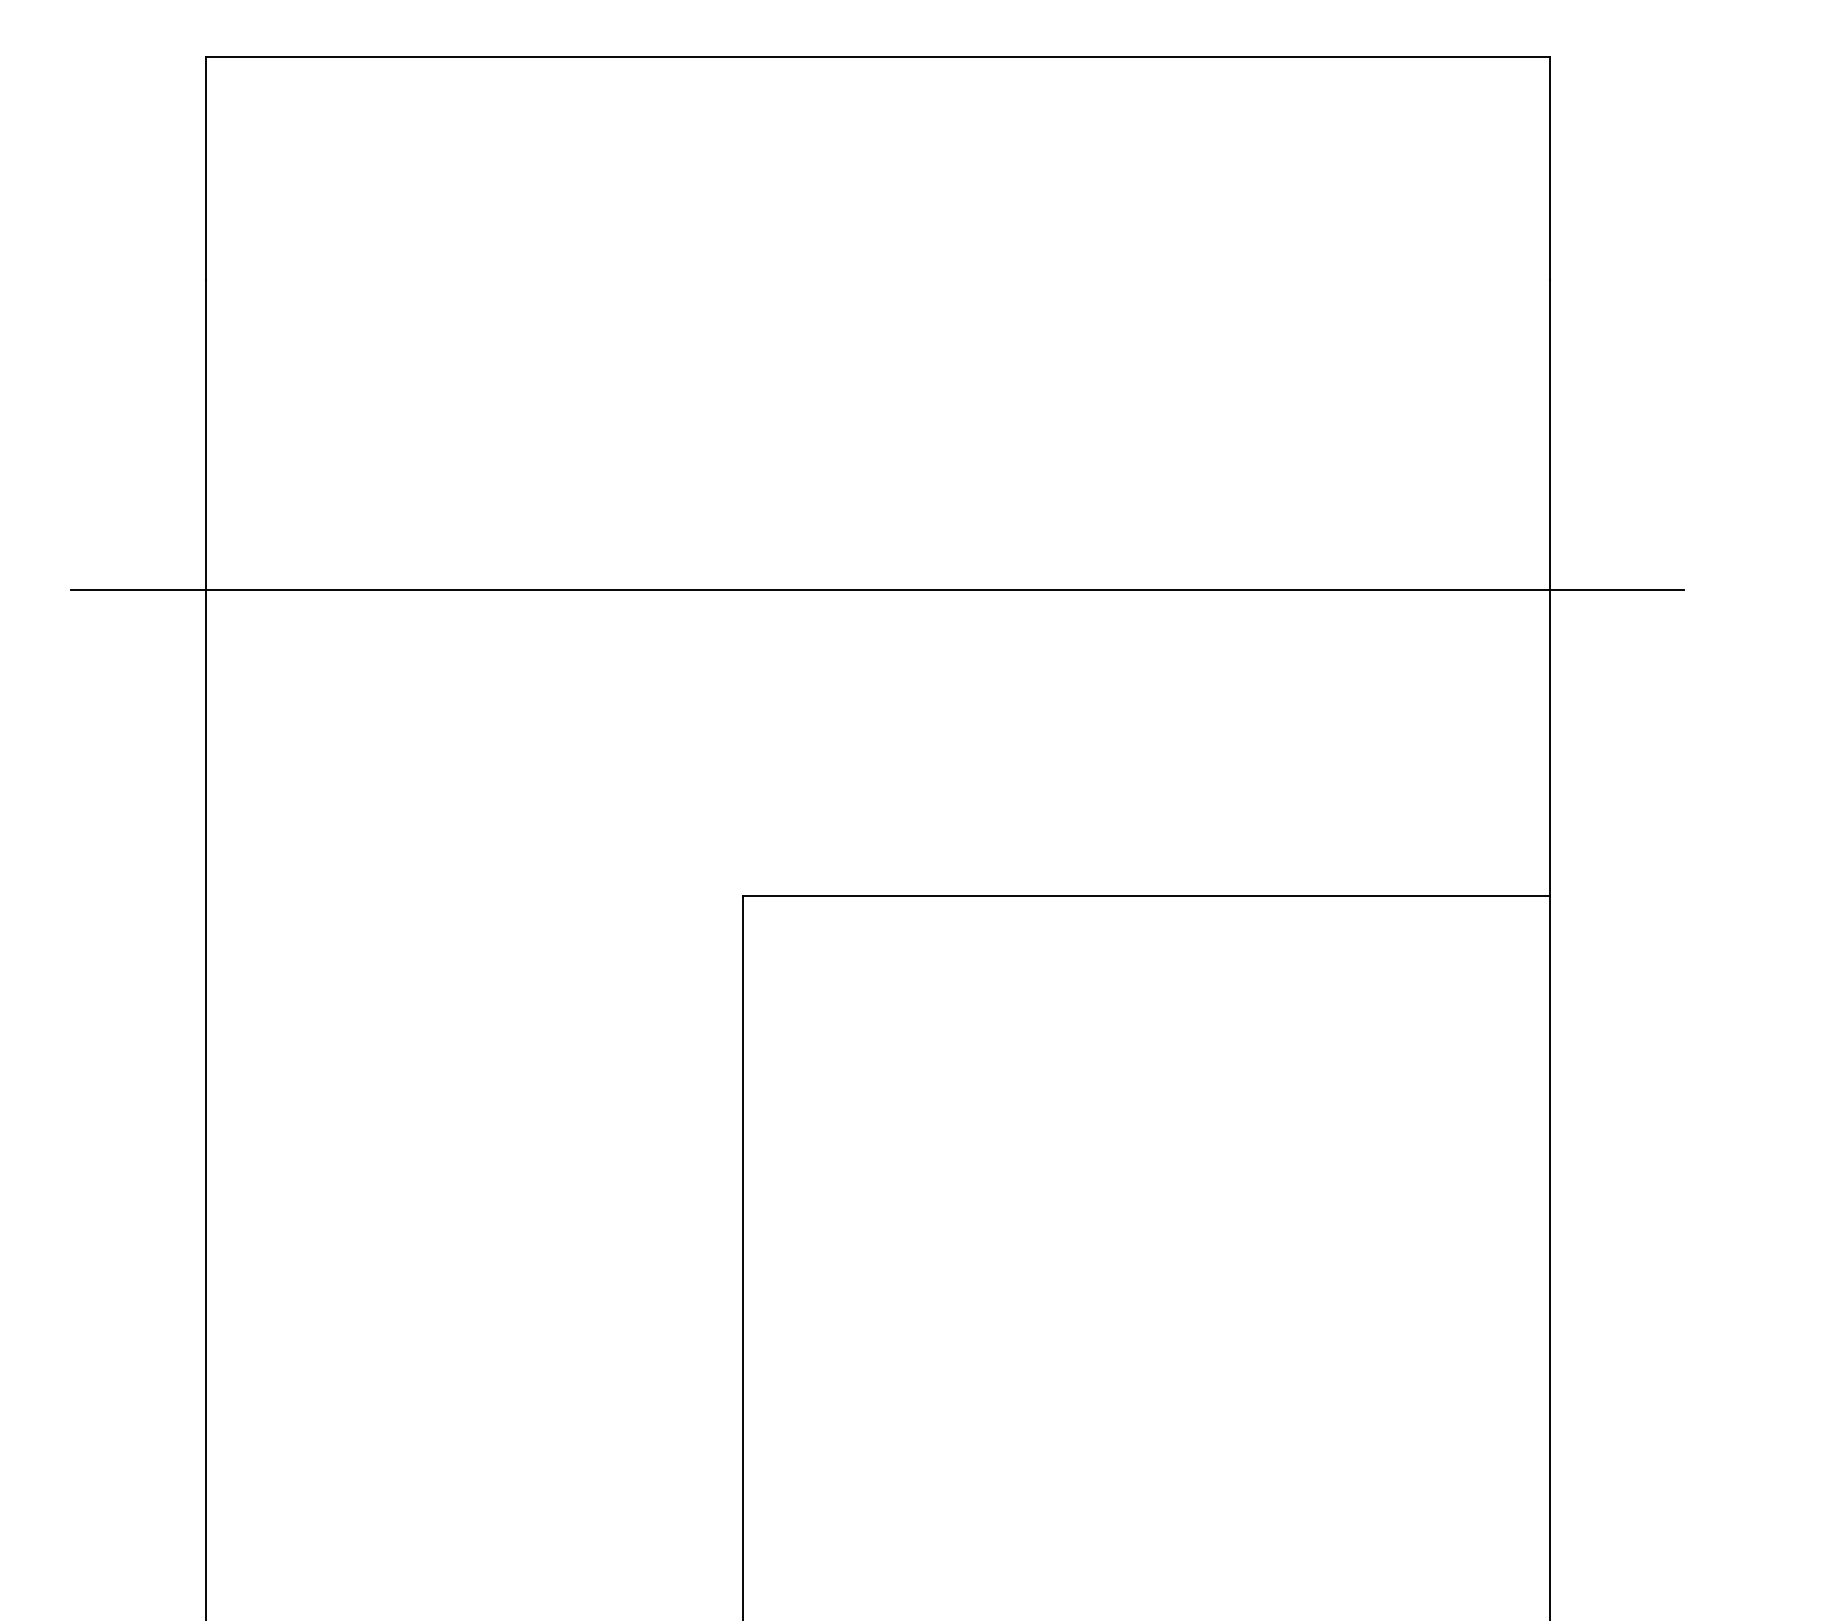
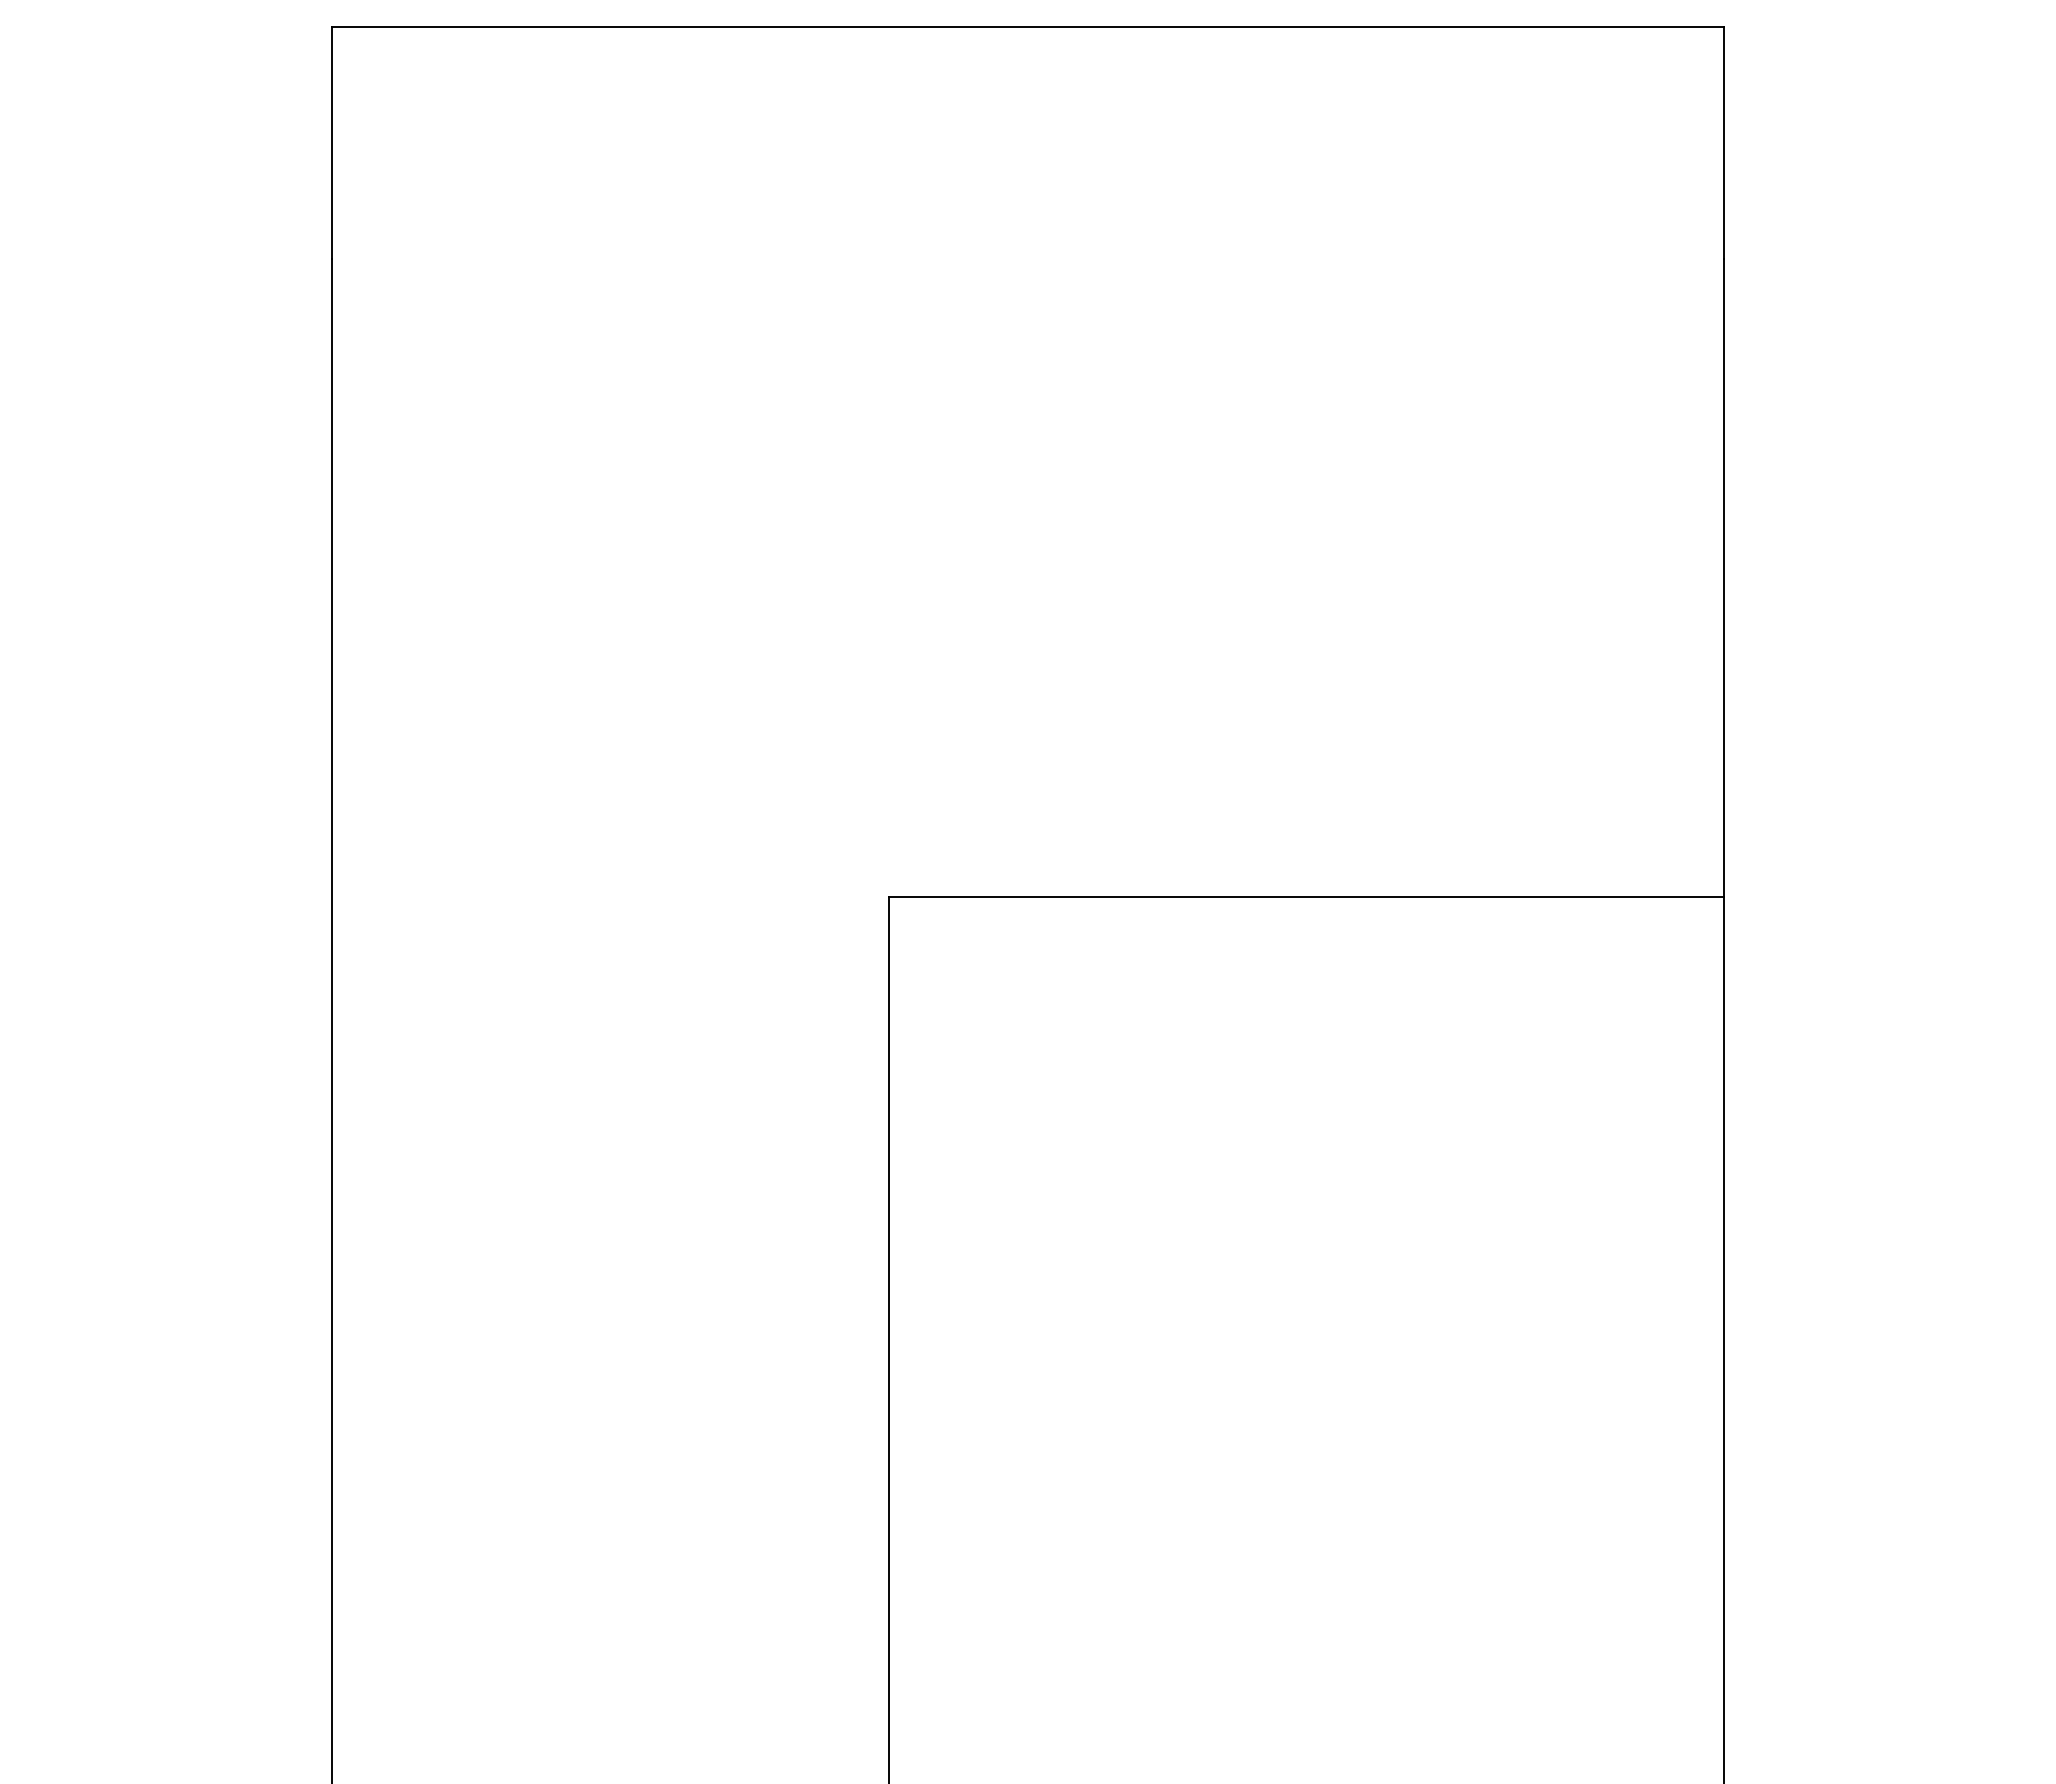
line: (877, 589) -> (1027, 579), removed

